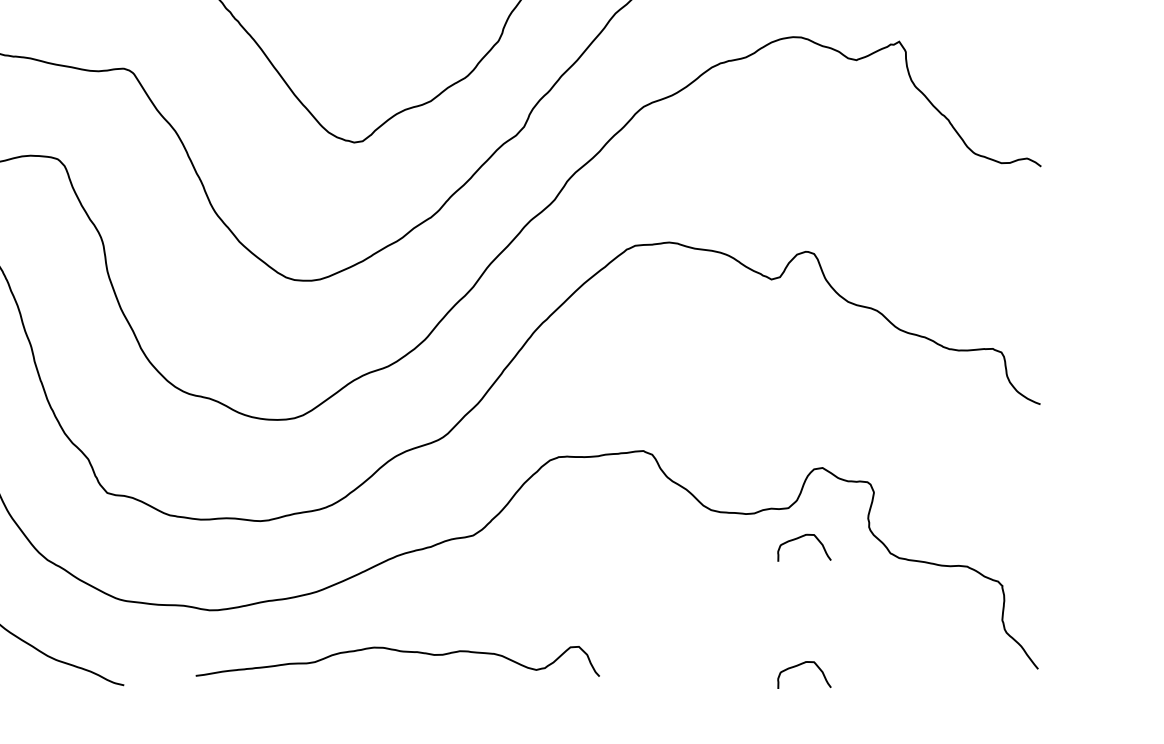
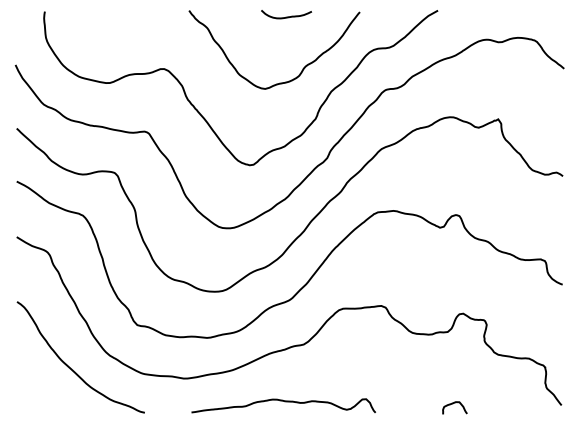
curve: (801, 539) -> (453, 346), removed
curve: (399, 654) -> (284, 402), moved

